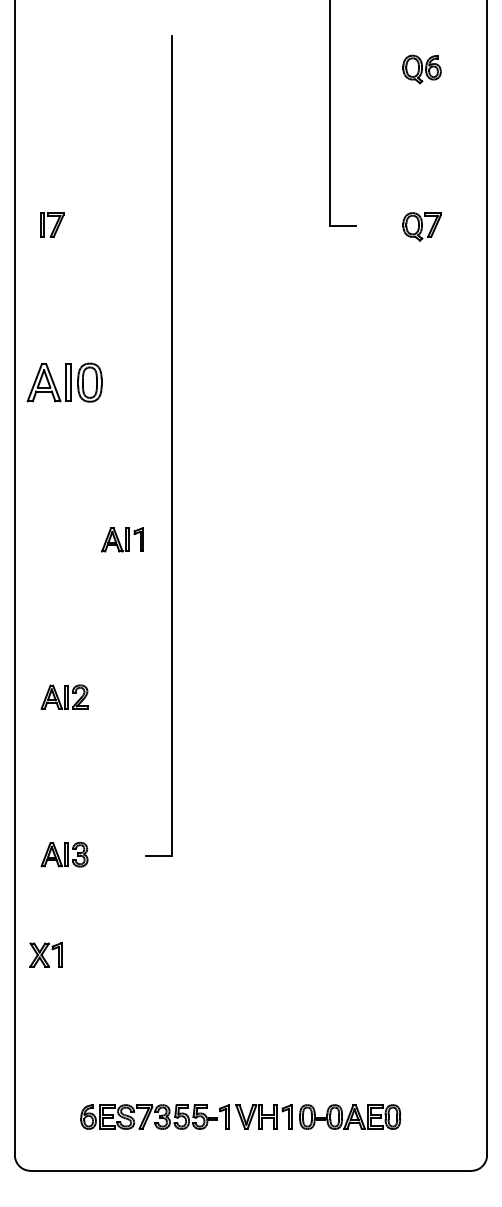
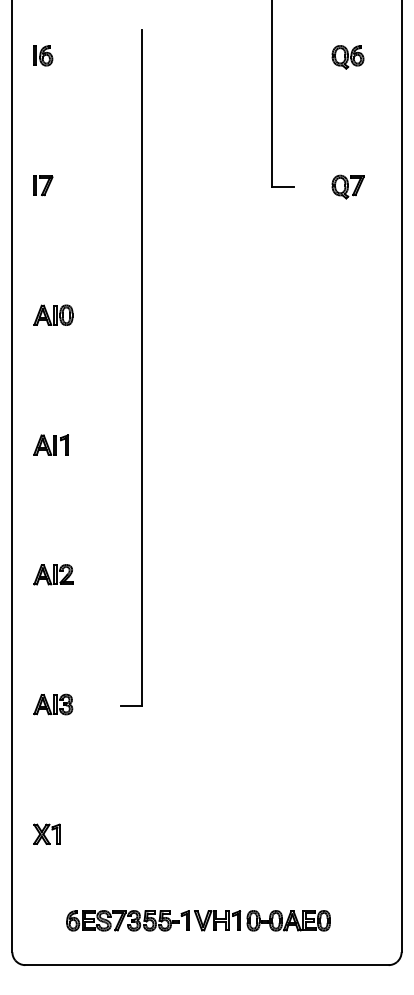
part: (52, 67) -> (43, 55), added
part: (64, 381) -> (53, 314), size x0.62
part: (121, 539) -> (50, 444), moved
part: (45, 954) -> (46, 833), moved

